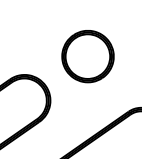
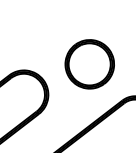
part: (87, 56) -> (89, 64), moved

